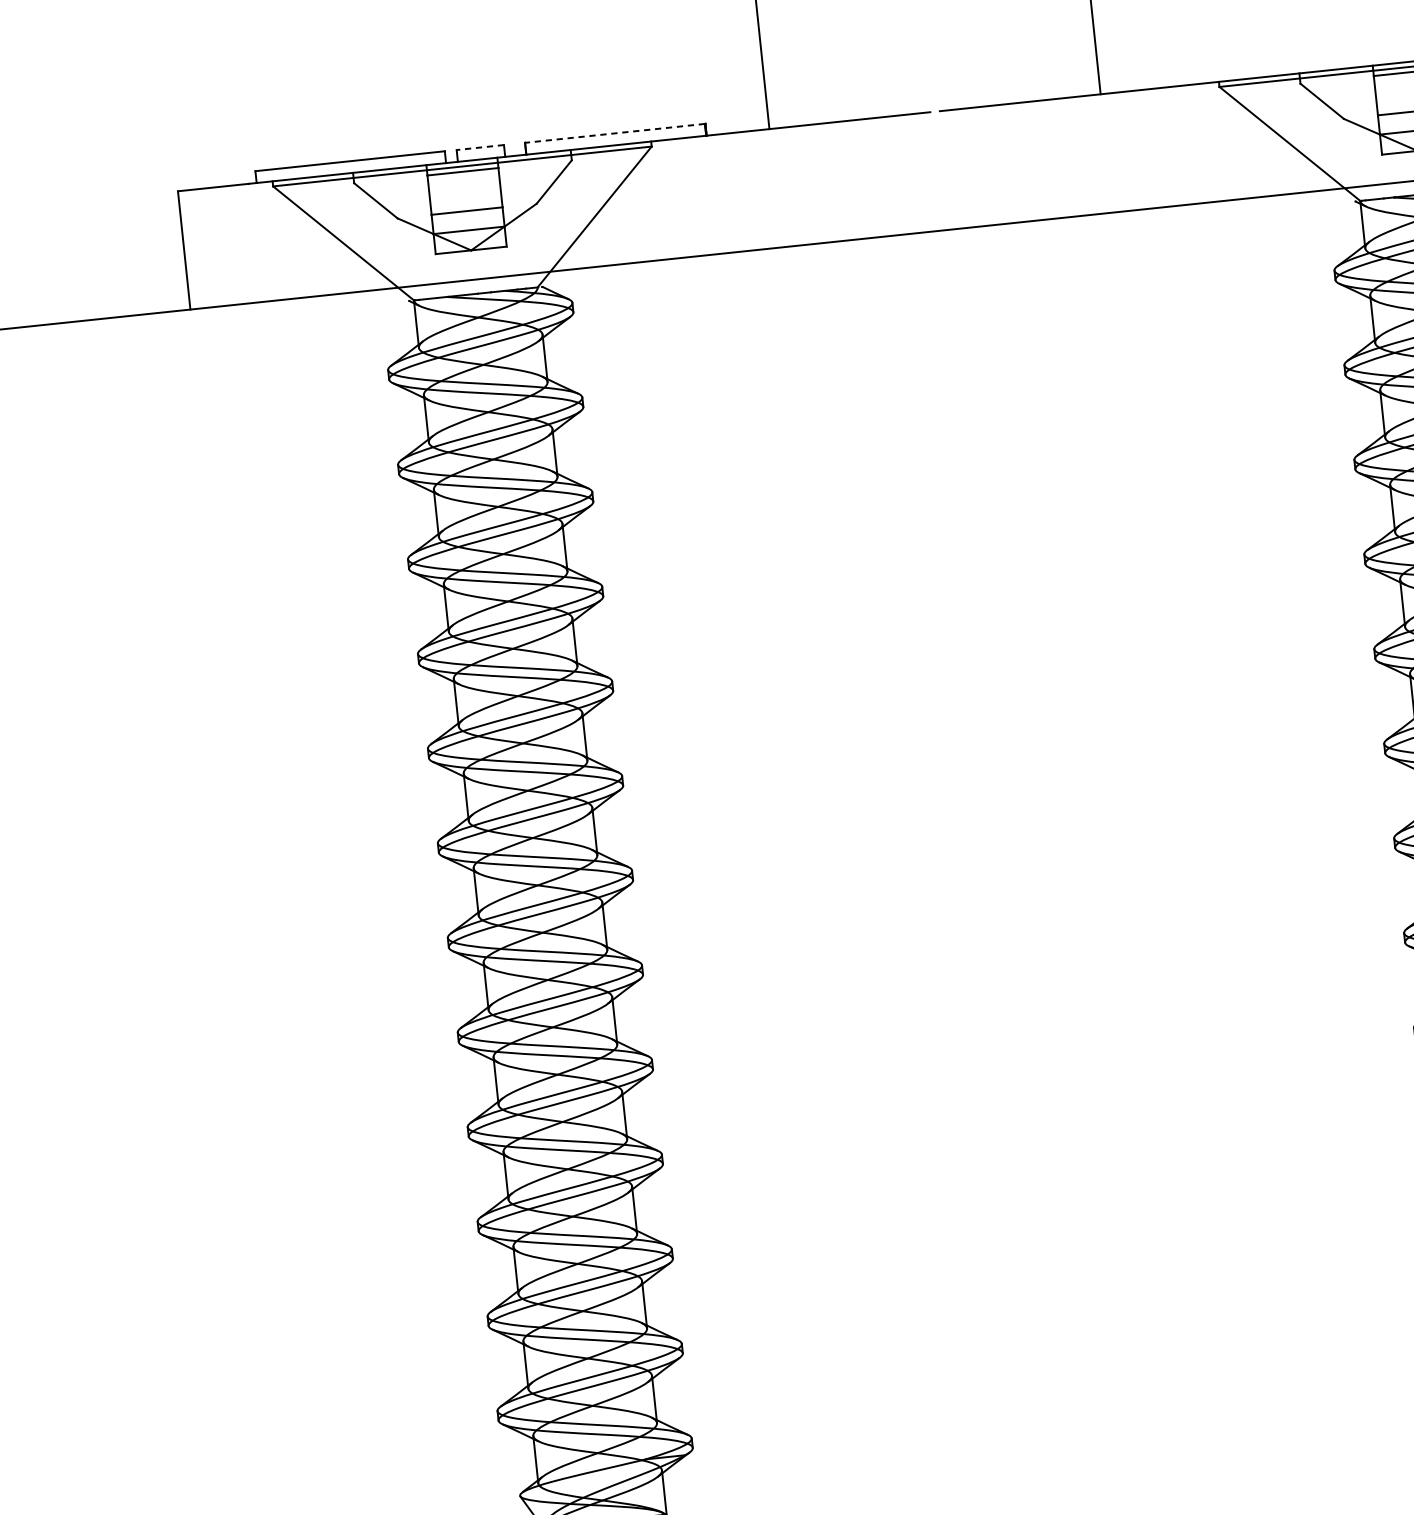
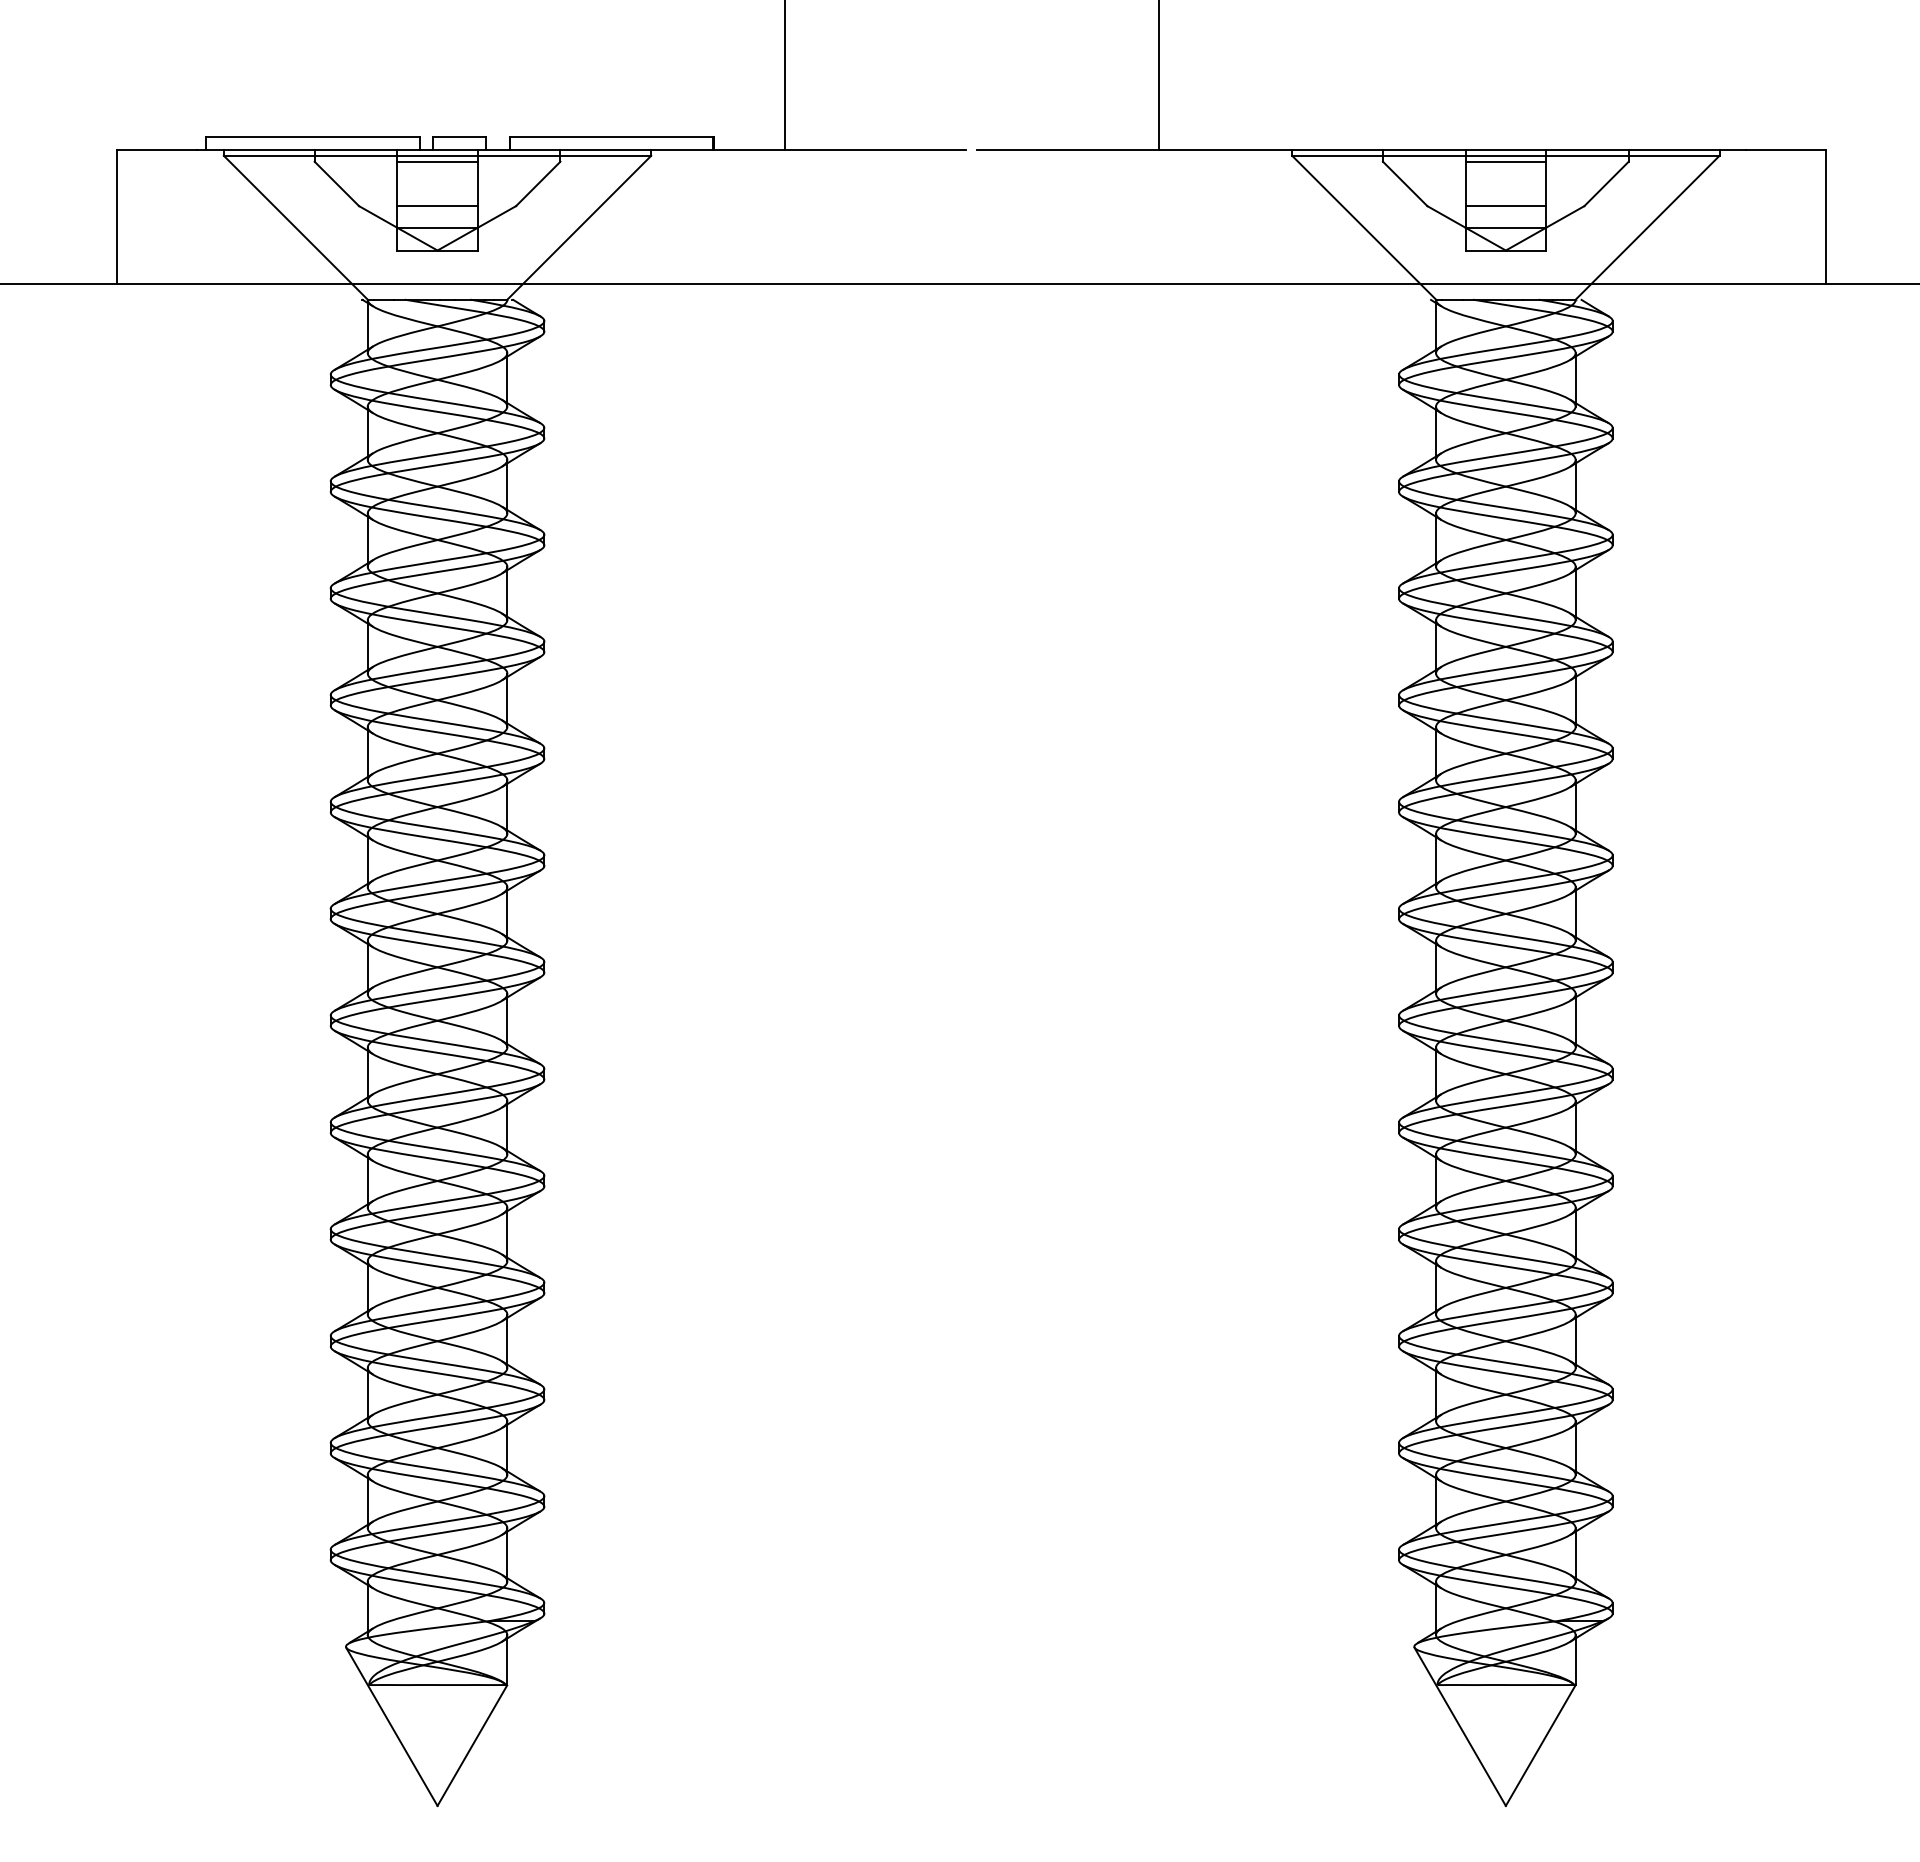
line: (614, 133) -> (611, 136), dashed -> solid
line: (480, 147) -> (459, 136), dashed -> solid

